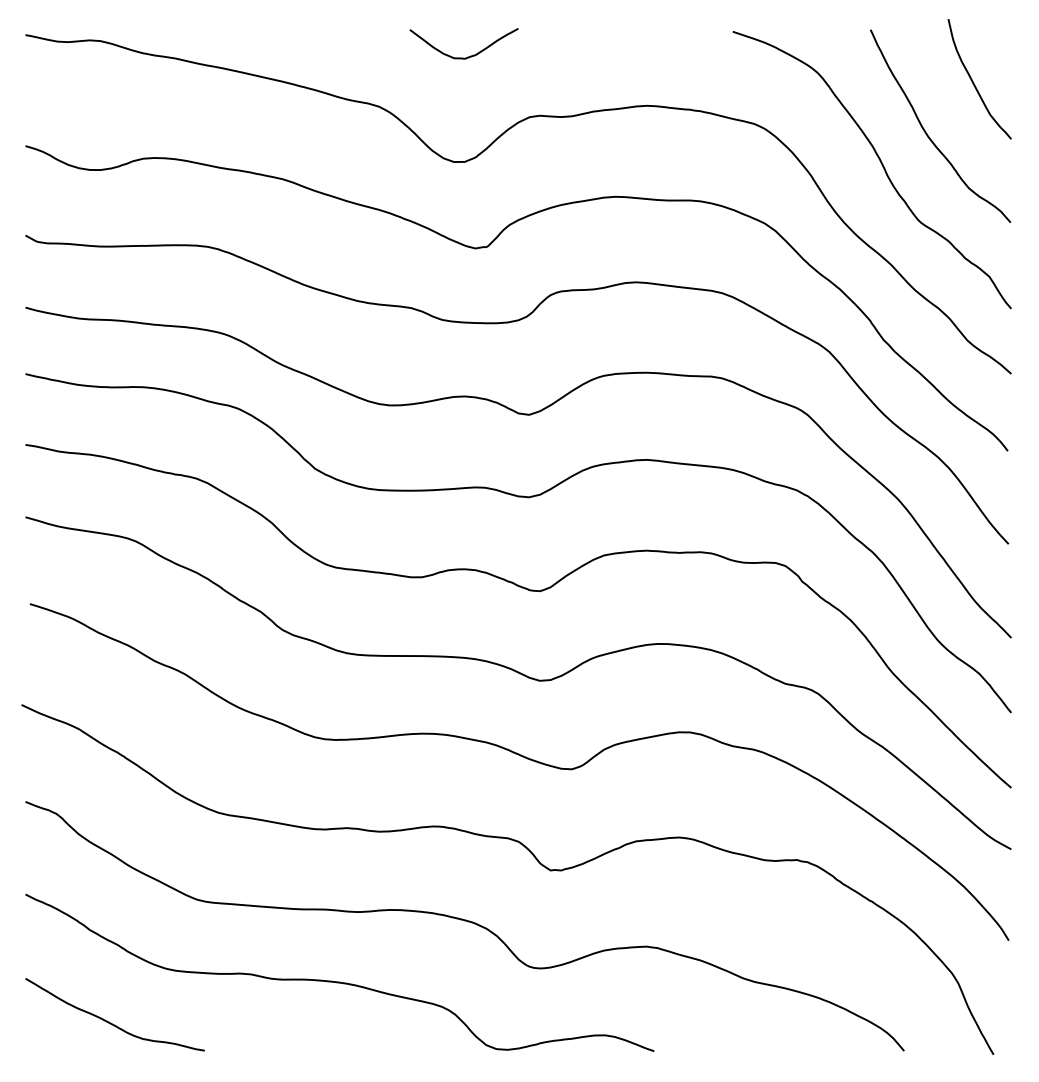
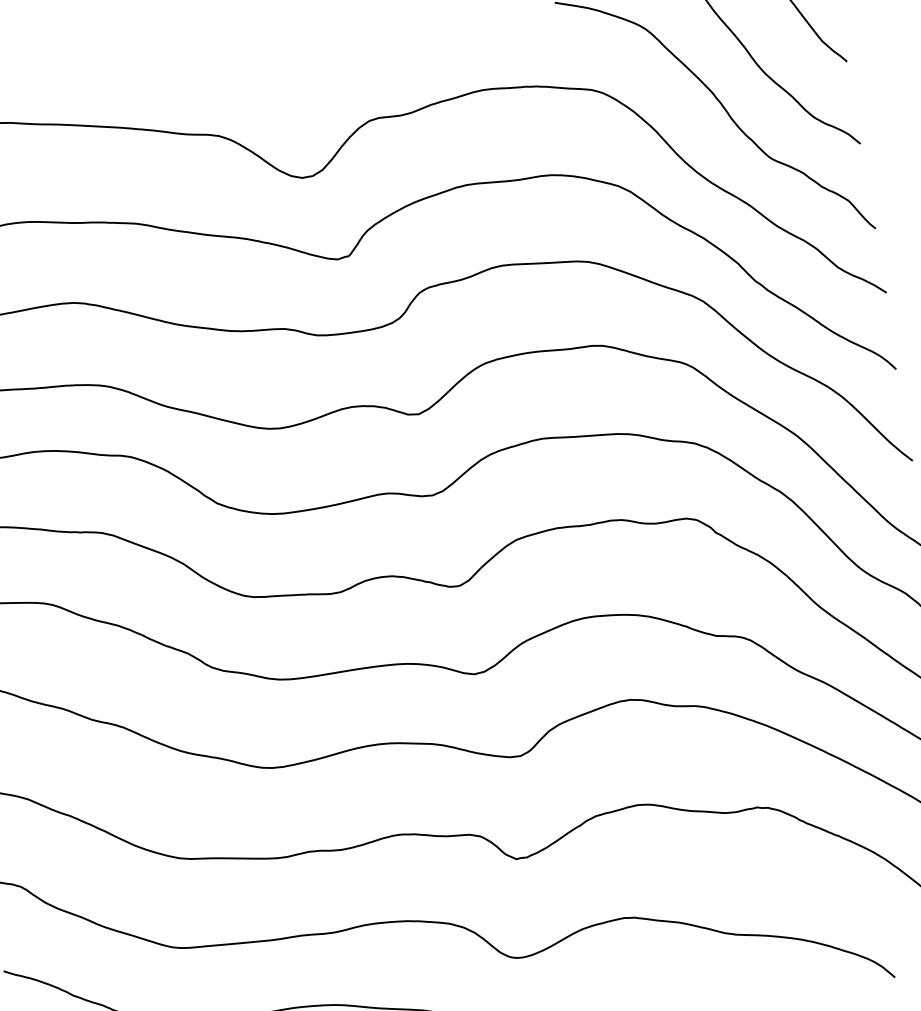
curve: (467, 56) -> (297, 71), removed

